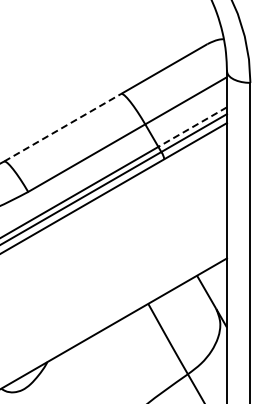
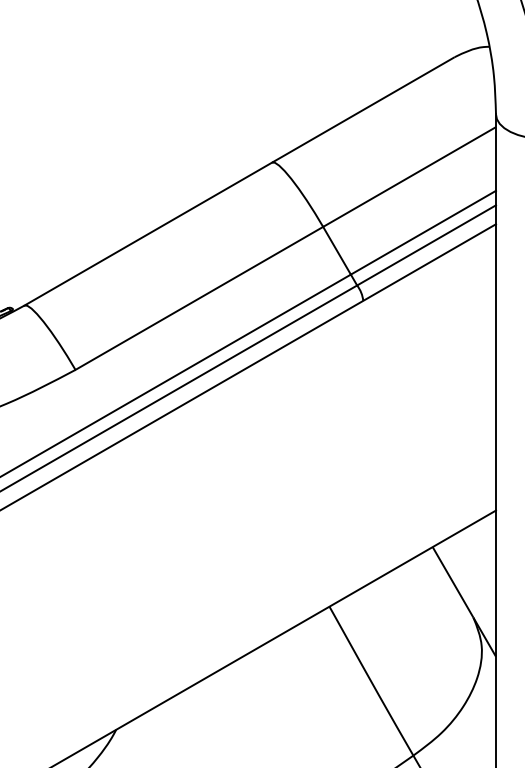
line: (62, 127) -> (148, 233), dashed -> solid
line: (192, 127) -> (423, 233), dashed -> solid

